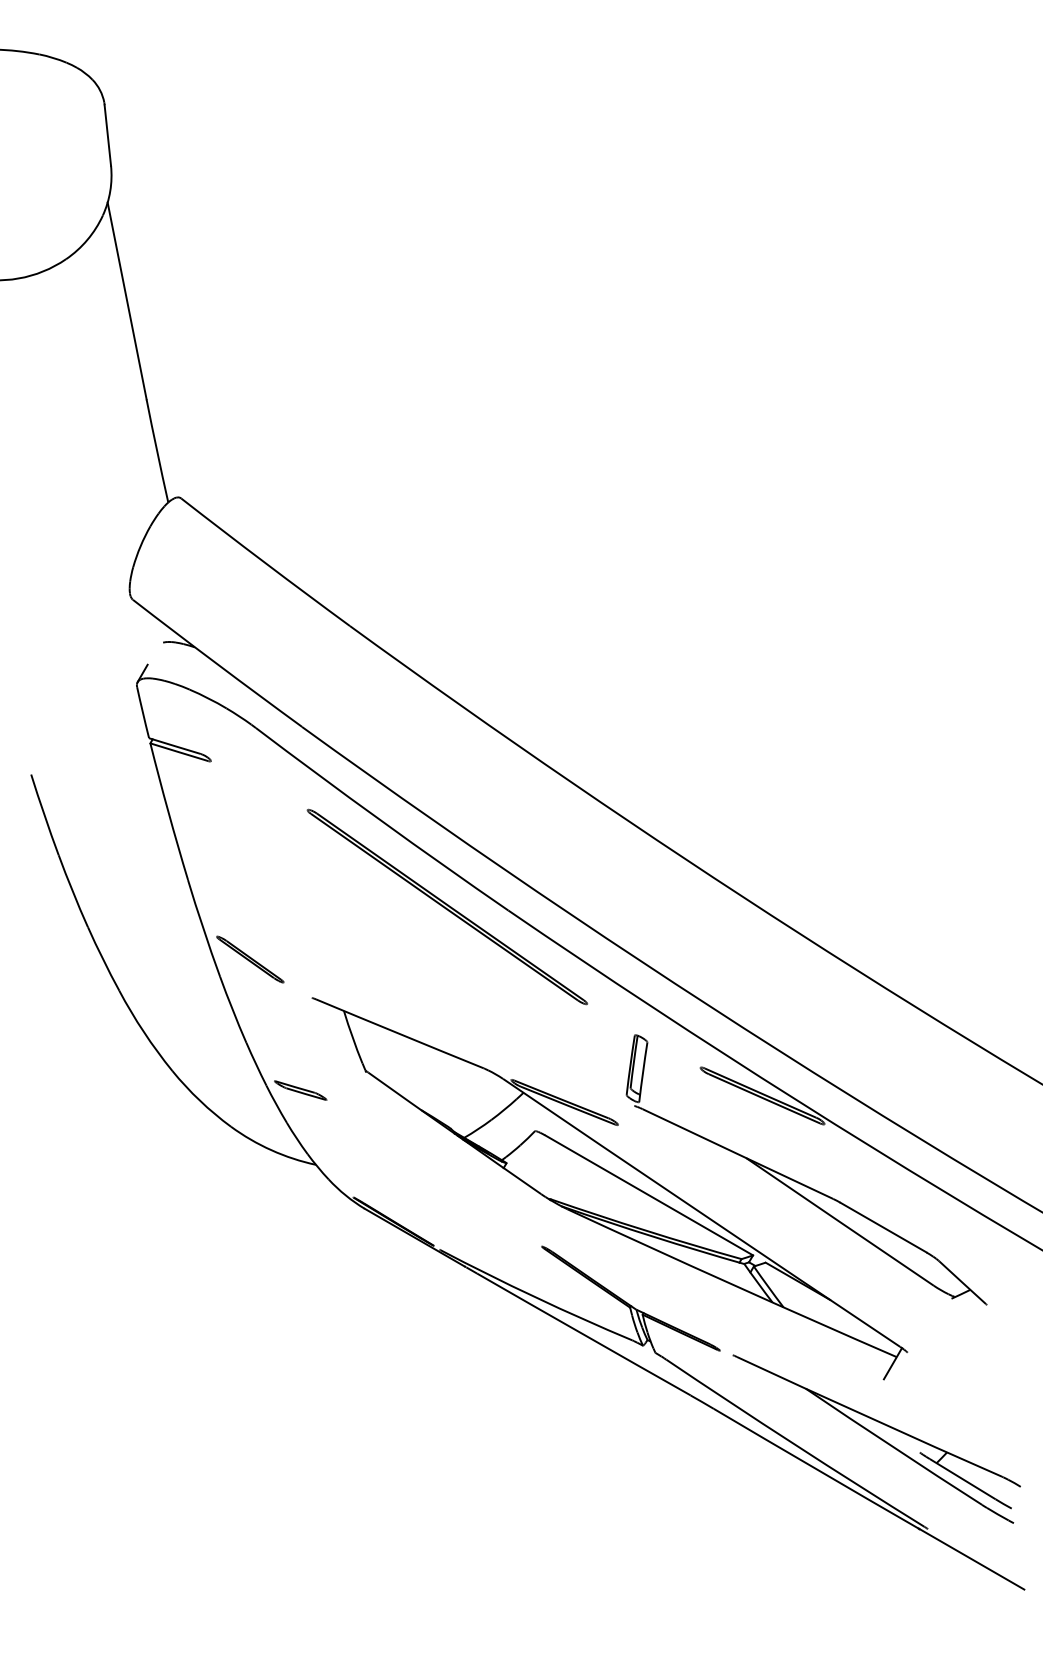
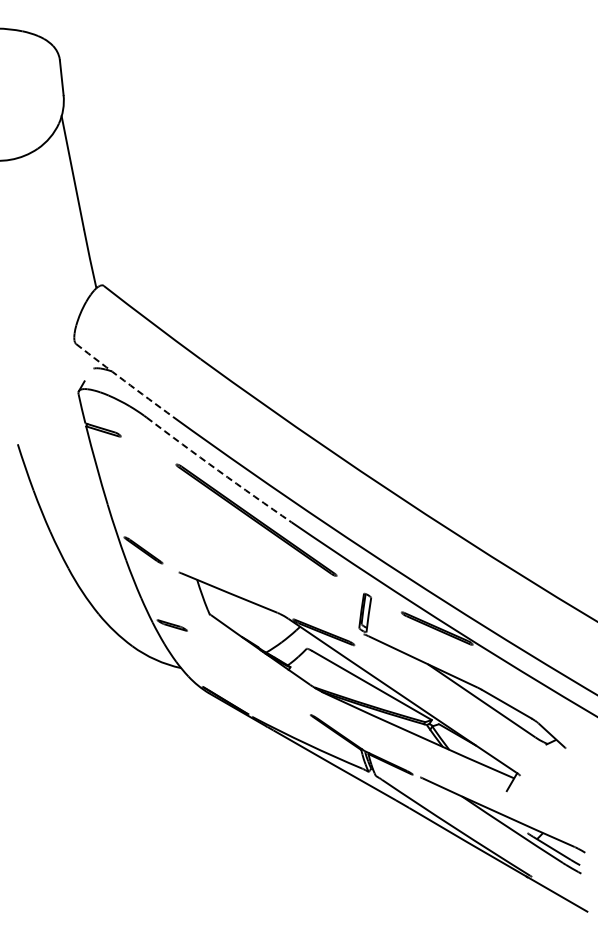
arc: (217, 663) -> (124, 380), solid -> dashed
arc: (381, 820) -> (218, 470), solid -> dashed

